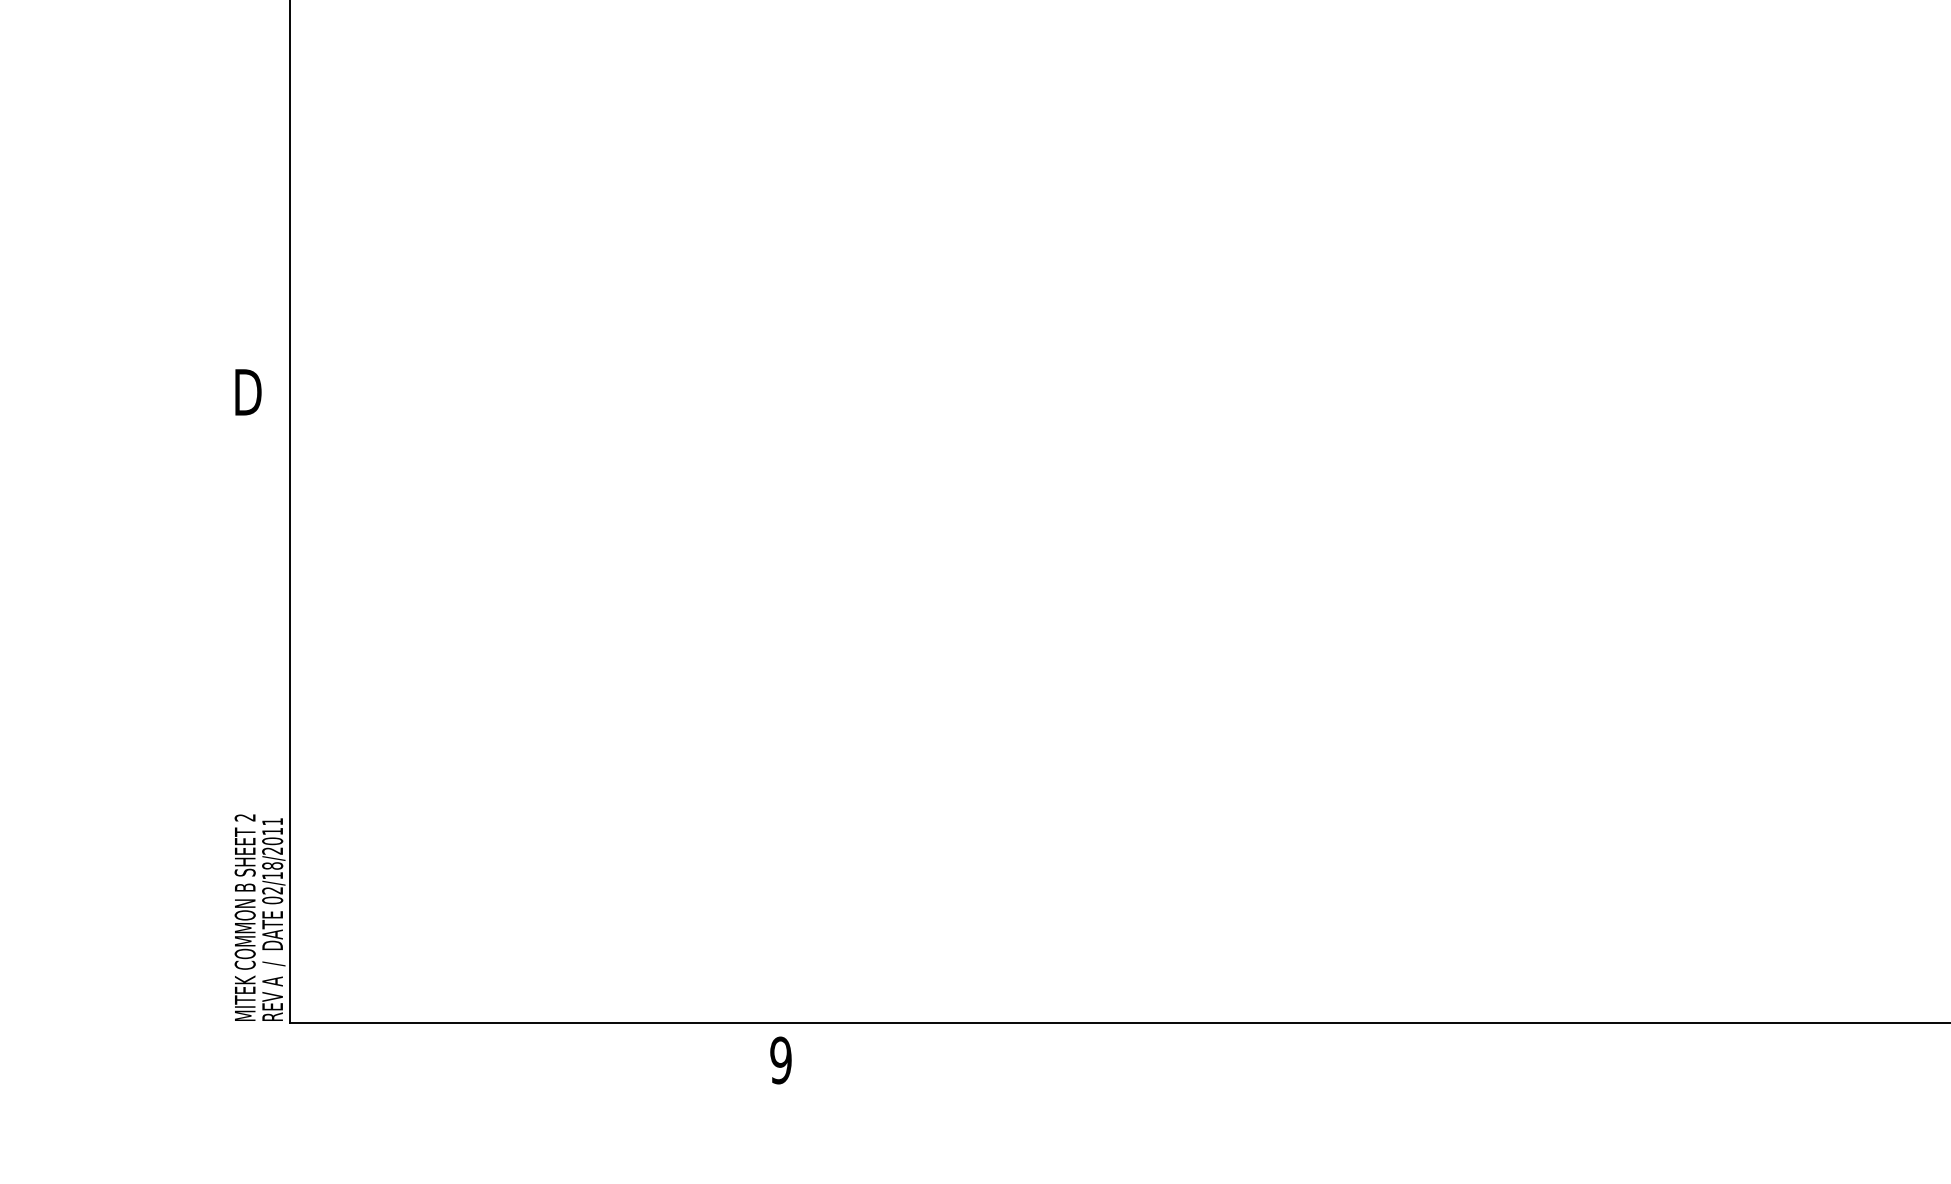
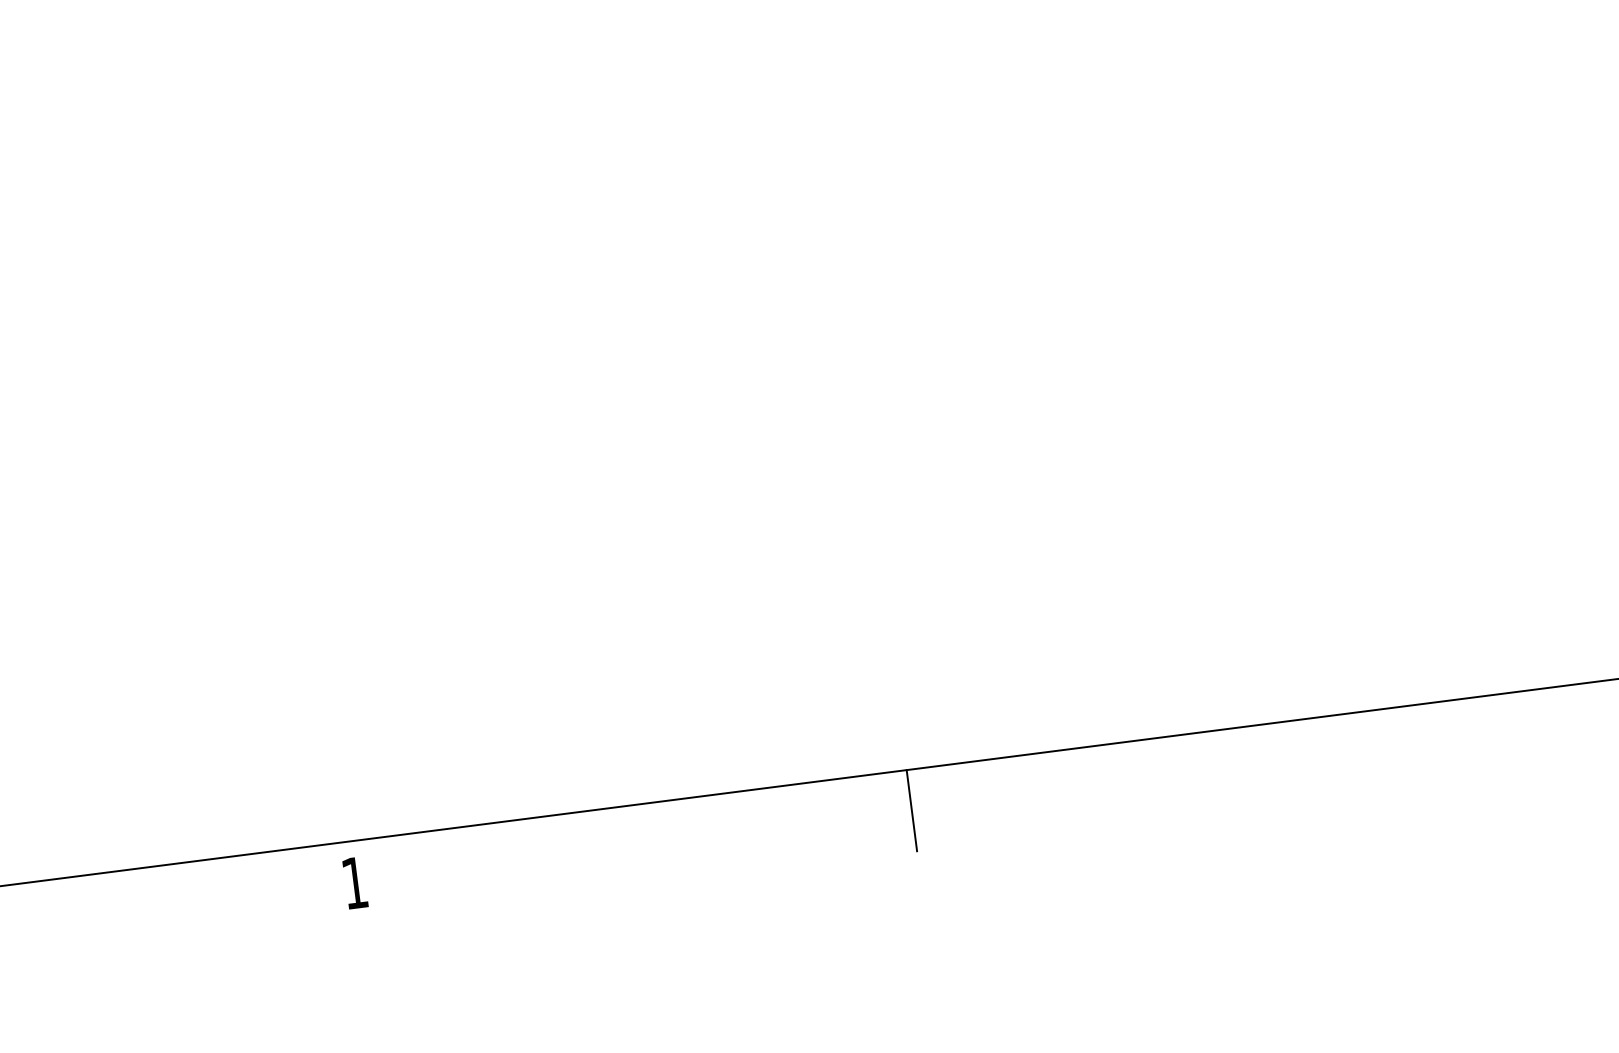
line: (1289, 1059) -> (912, 810), added
text: (780, 1060) -> (354, 883), 9 -> 1

